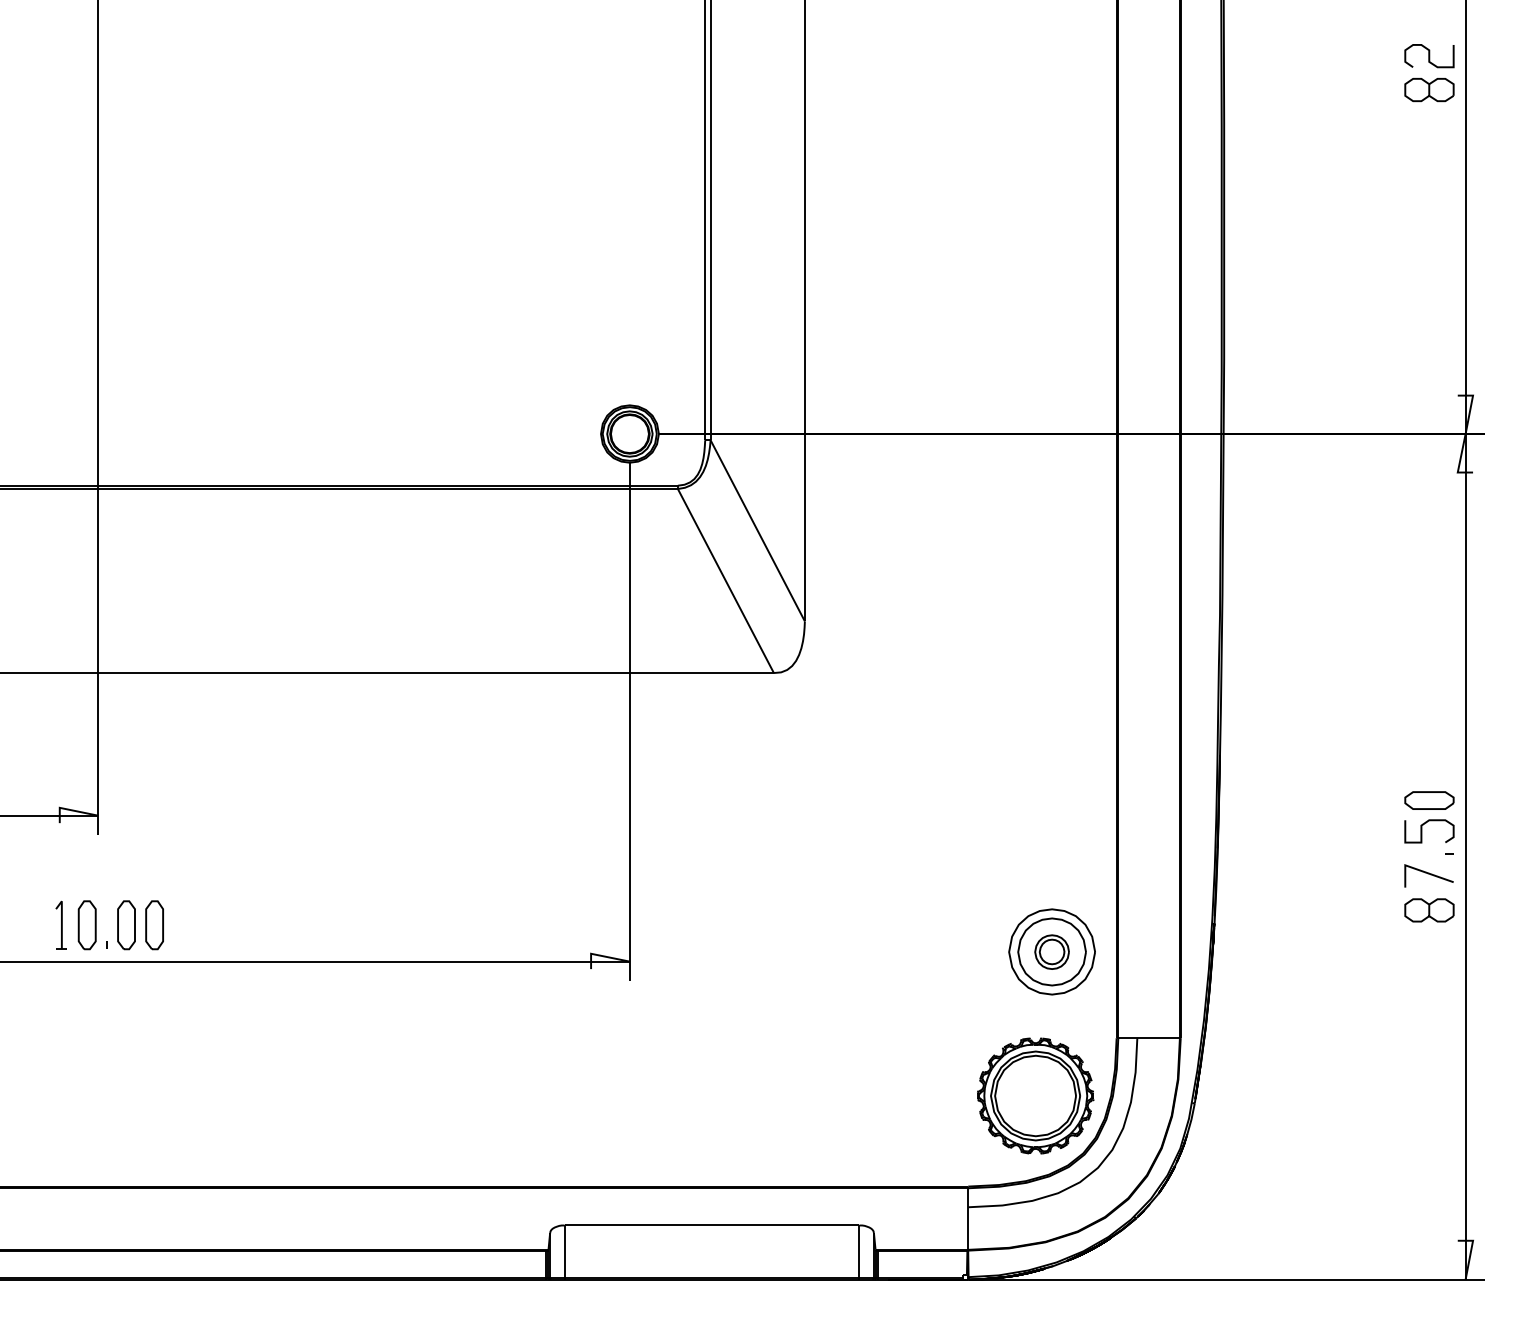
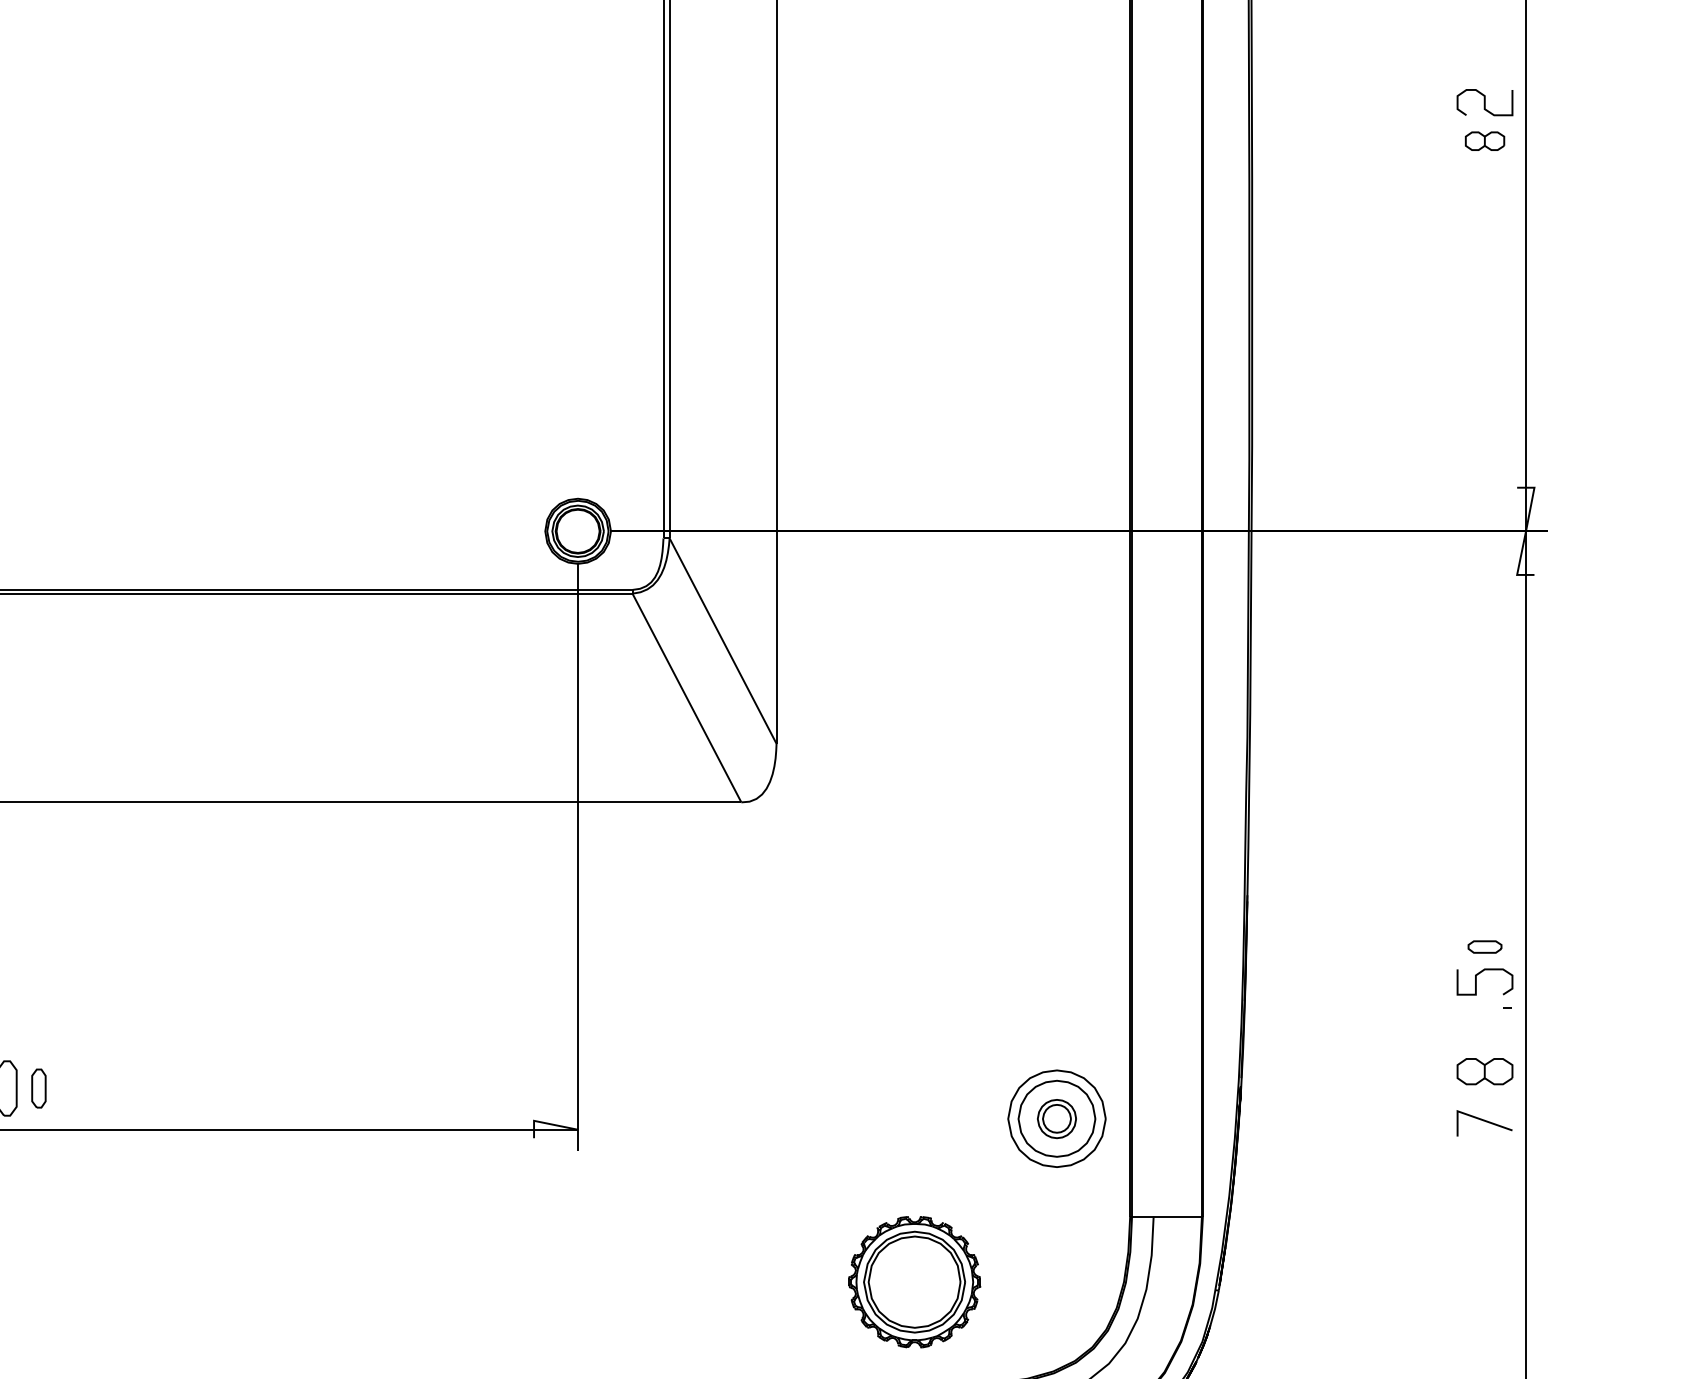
part: (1429, 90) -> (1485, 141), size x0.7
part: (1429, 800) -> (1485, 946), size x0.6
line: (1428, 874) -> (1483, 1121), moved
part: (154, 925) -> (38, 1088), size x0.7
part: (1035, 1095) -> (914, 1281), moved

